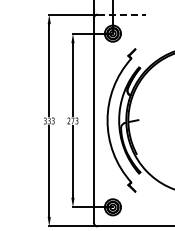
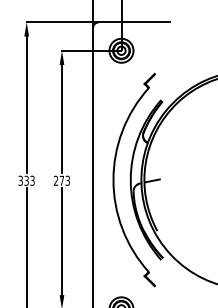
line: (121, 14) -> (134, 22), dashed -> solid

